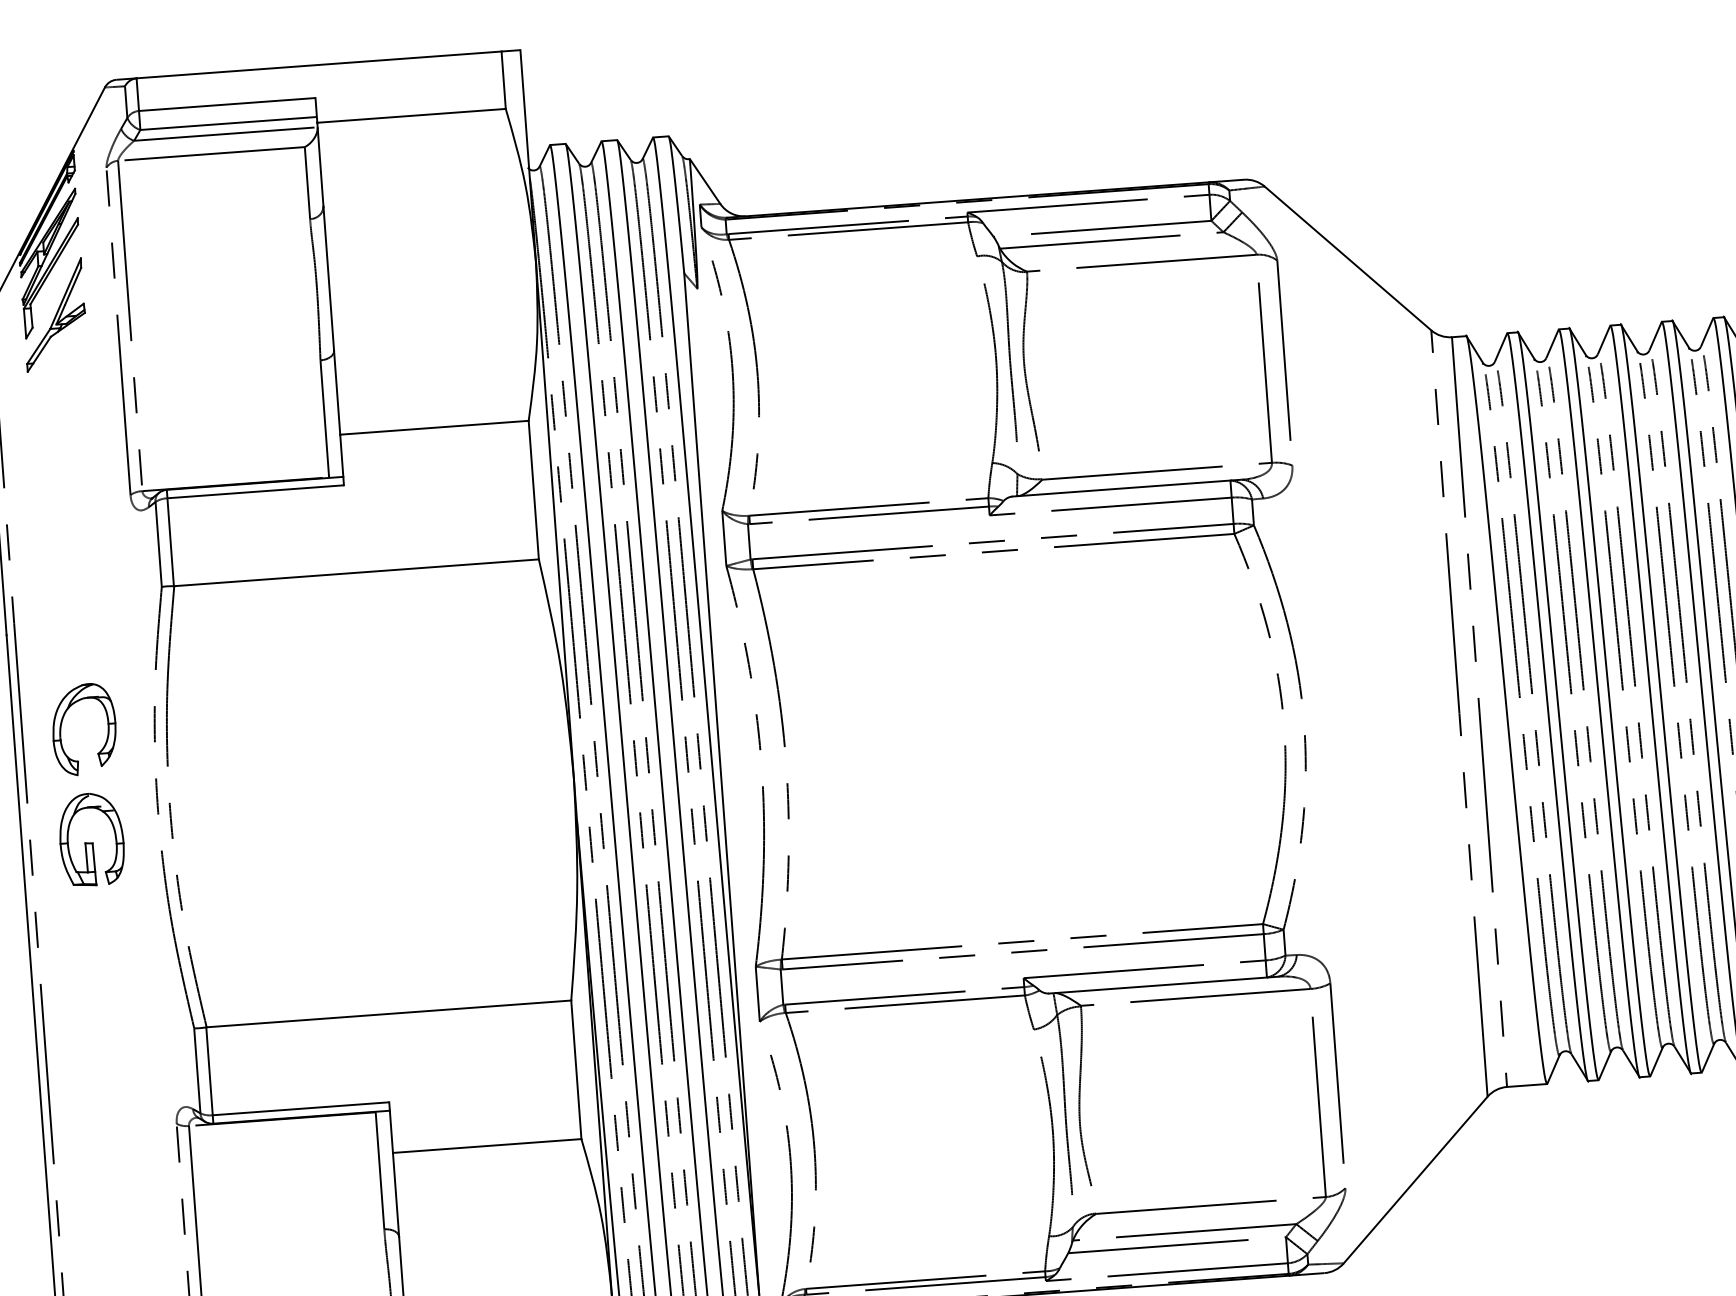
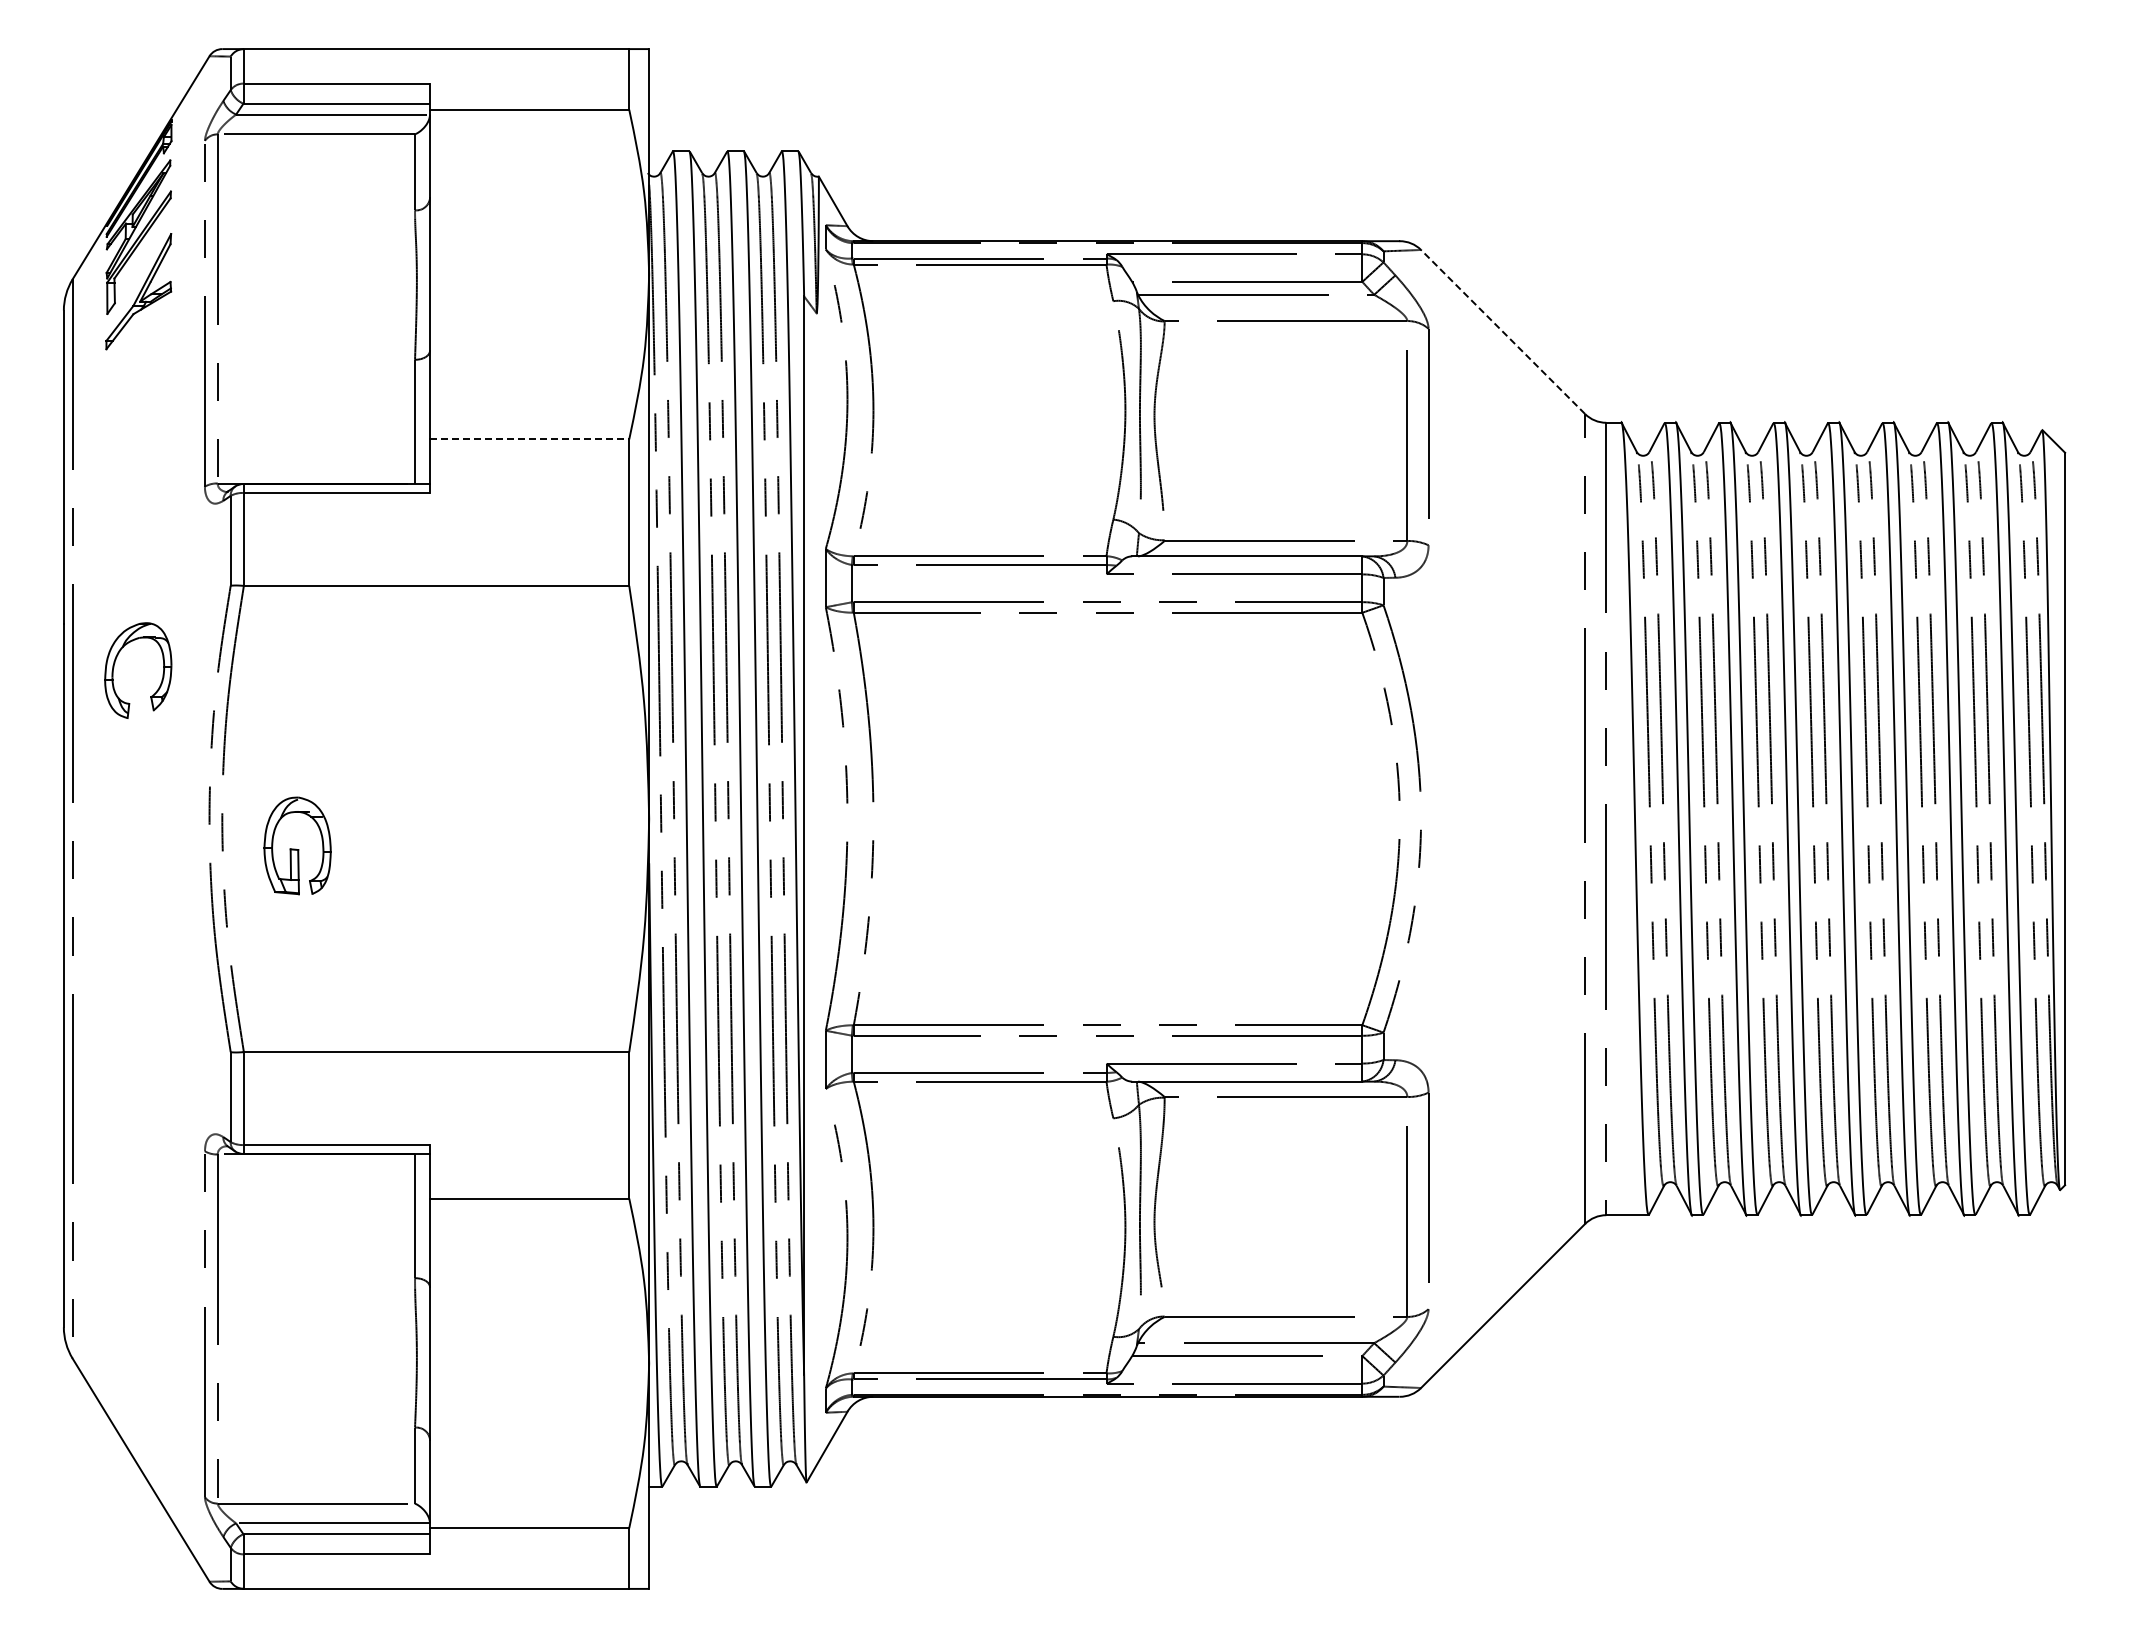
line: (1347, 258) -> (1502, 331), solid -> dashed
line: (434, 427) -> (529, 439), solid -> dashed
part: (62, 724) -> (115, 663), moved
part: (91, 839) -> (297, 845), moved

